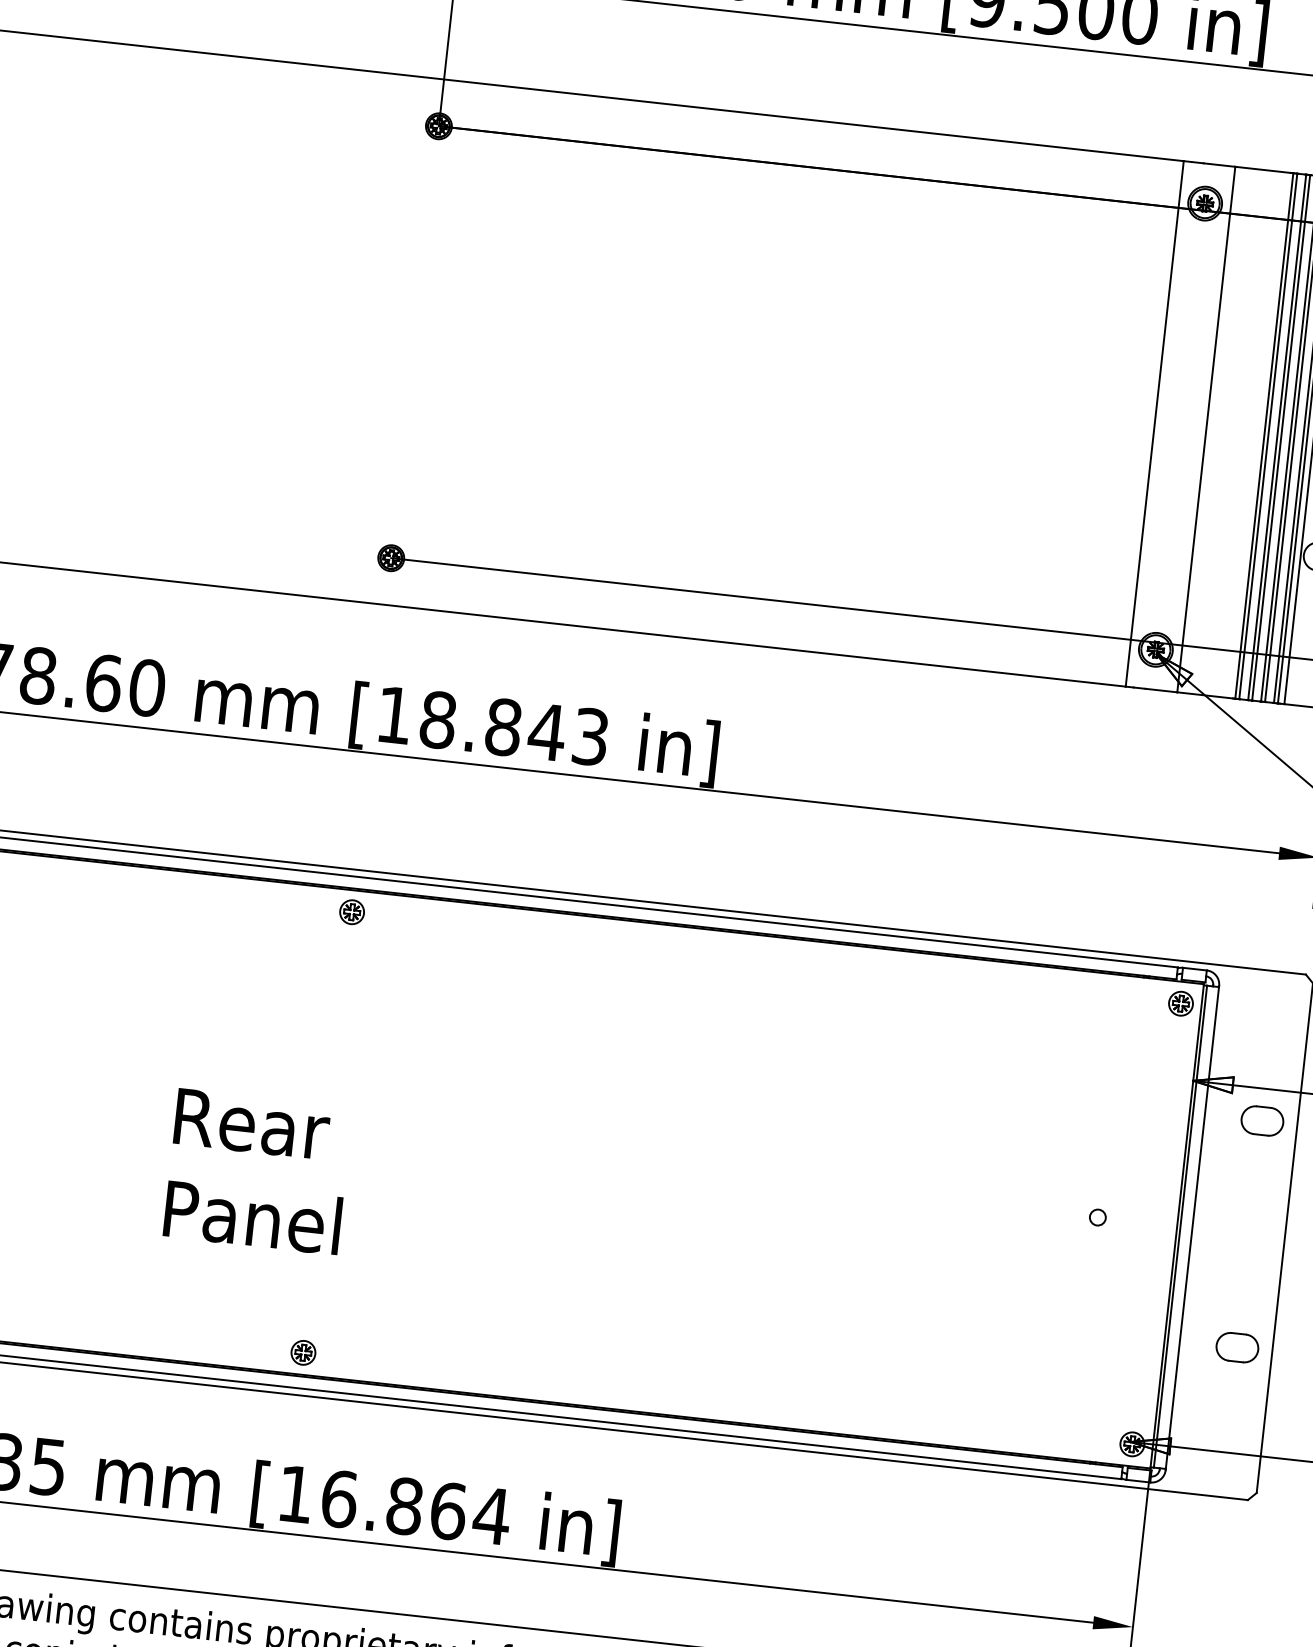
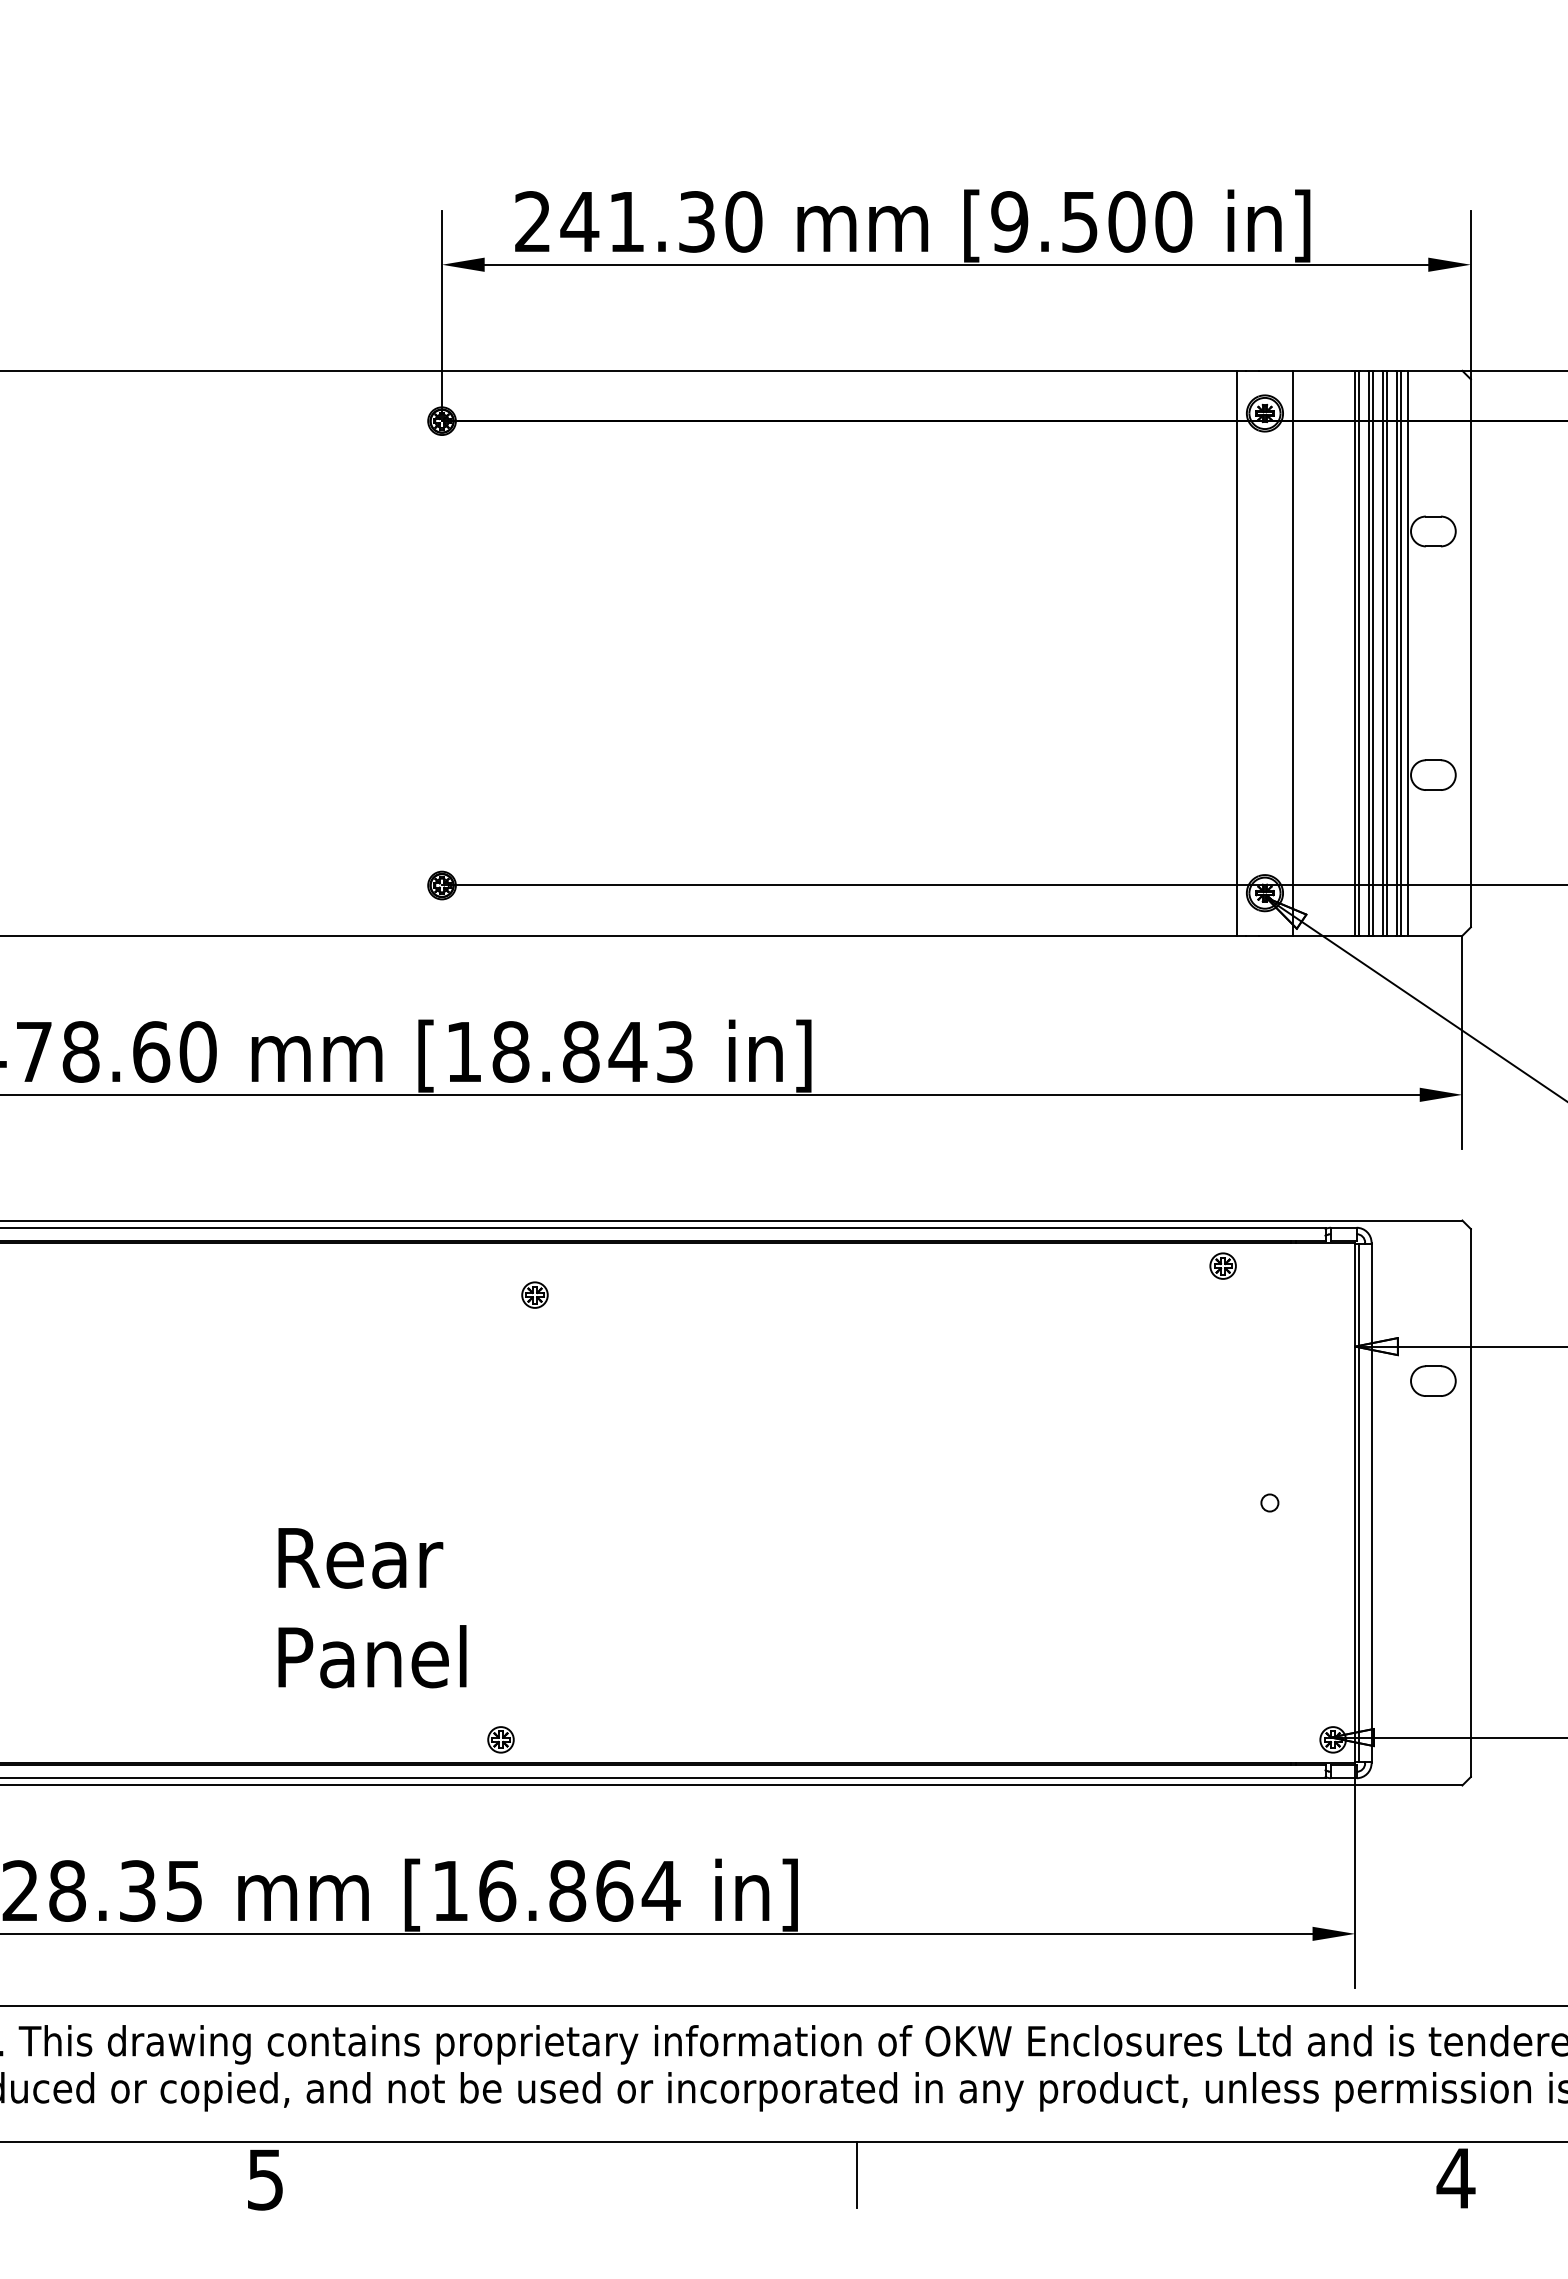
part: (351, 911) -> (534, 1294), moved
part: (1180, 1003) -> (1222, 1265), moved
text: (257, 1172) -> (372, 1608), moved
part: (1237, 1347) -> (1433, 1624), removed
part: (303, 1352) -> (500, 1739), moved

